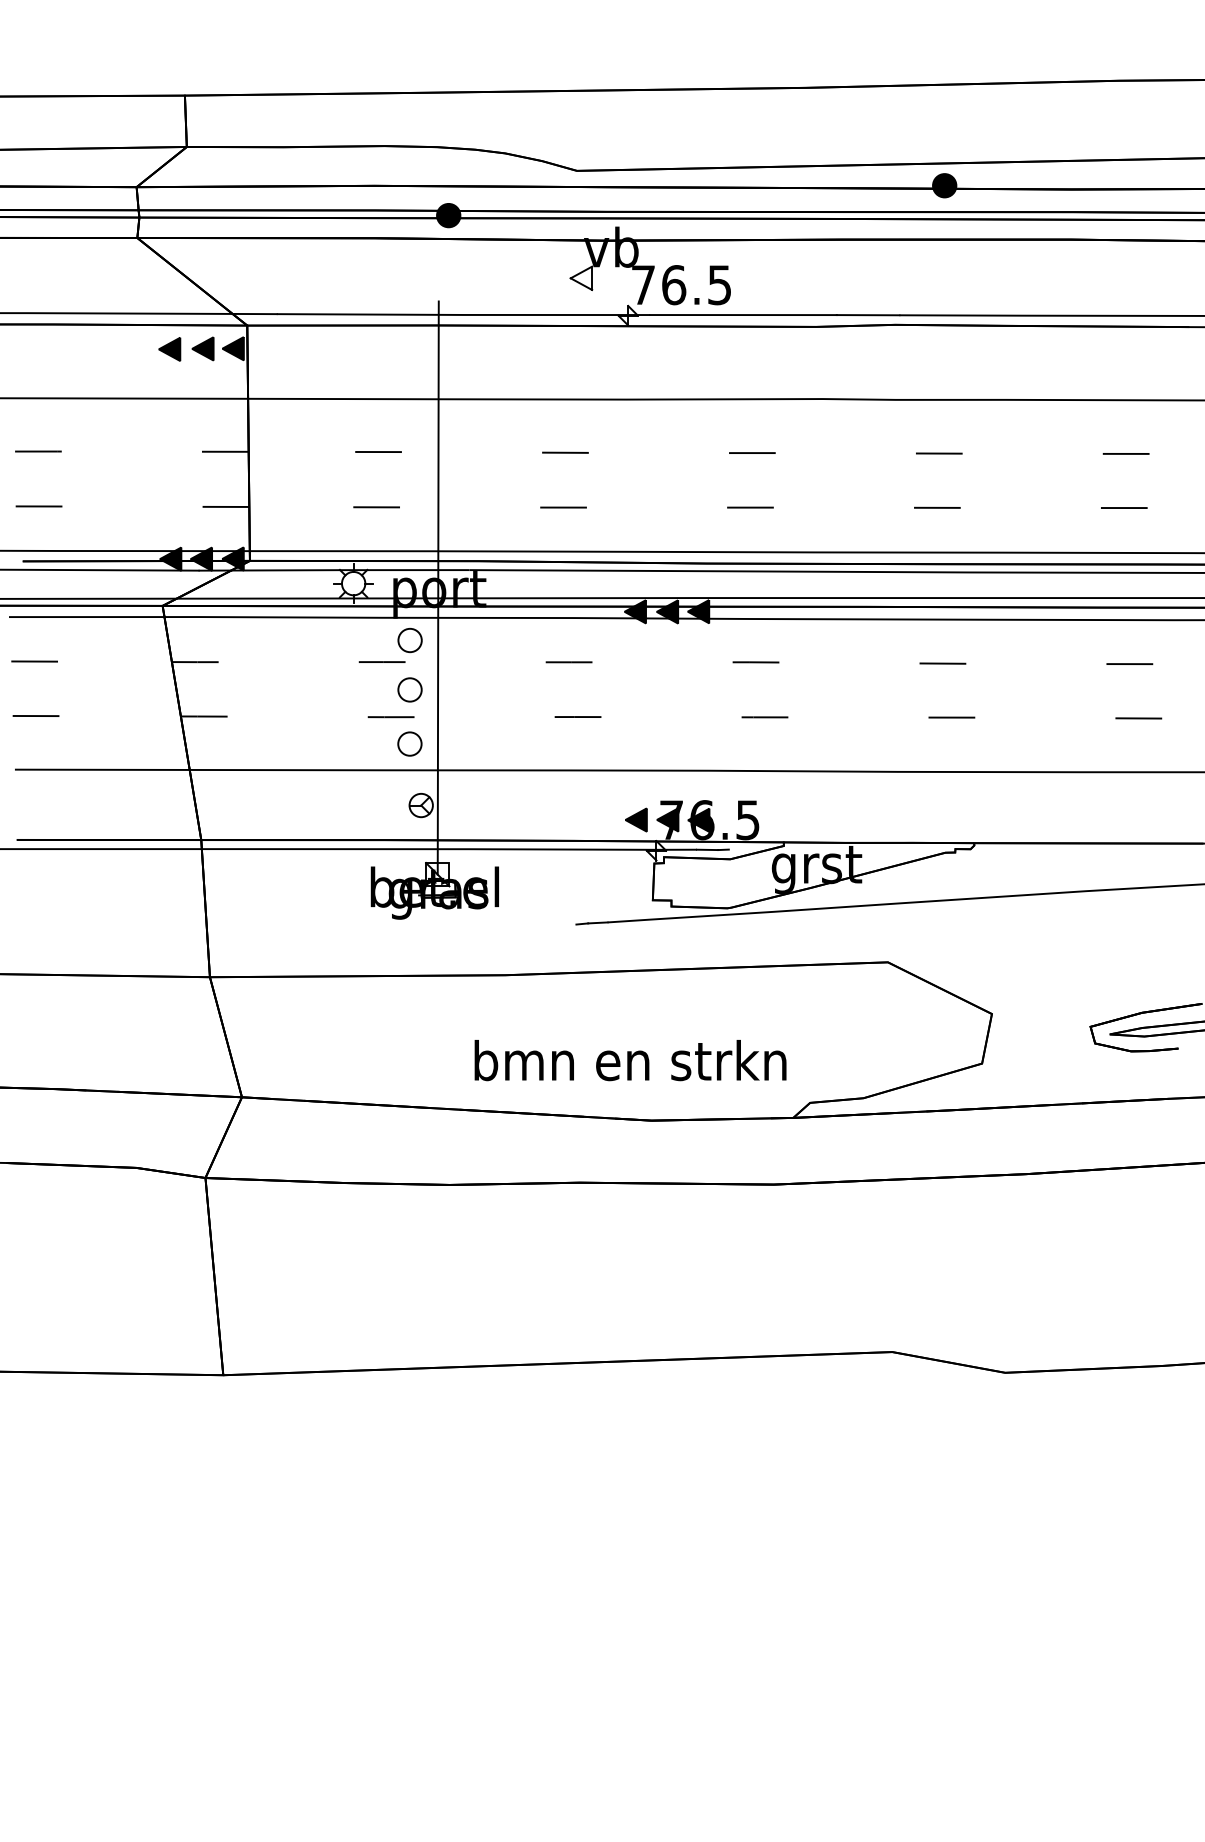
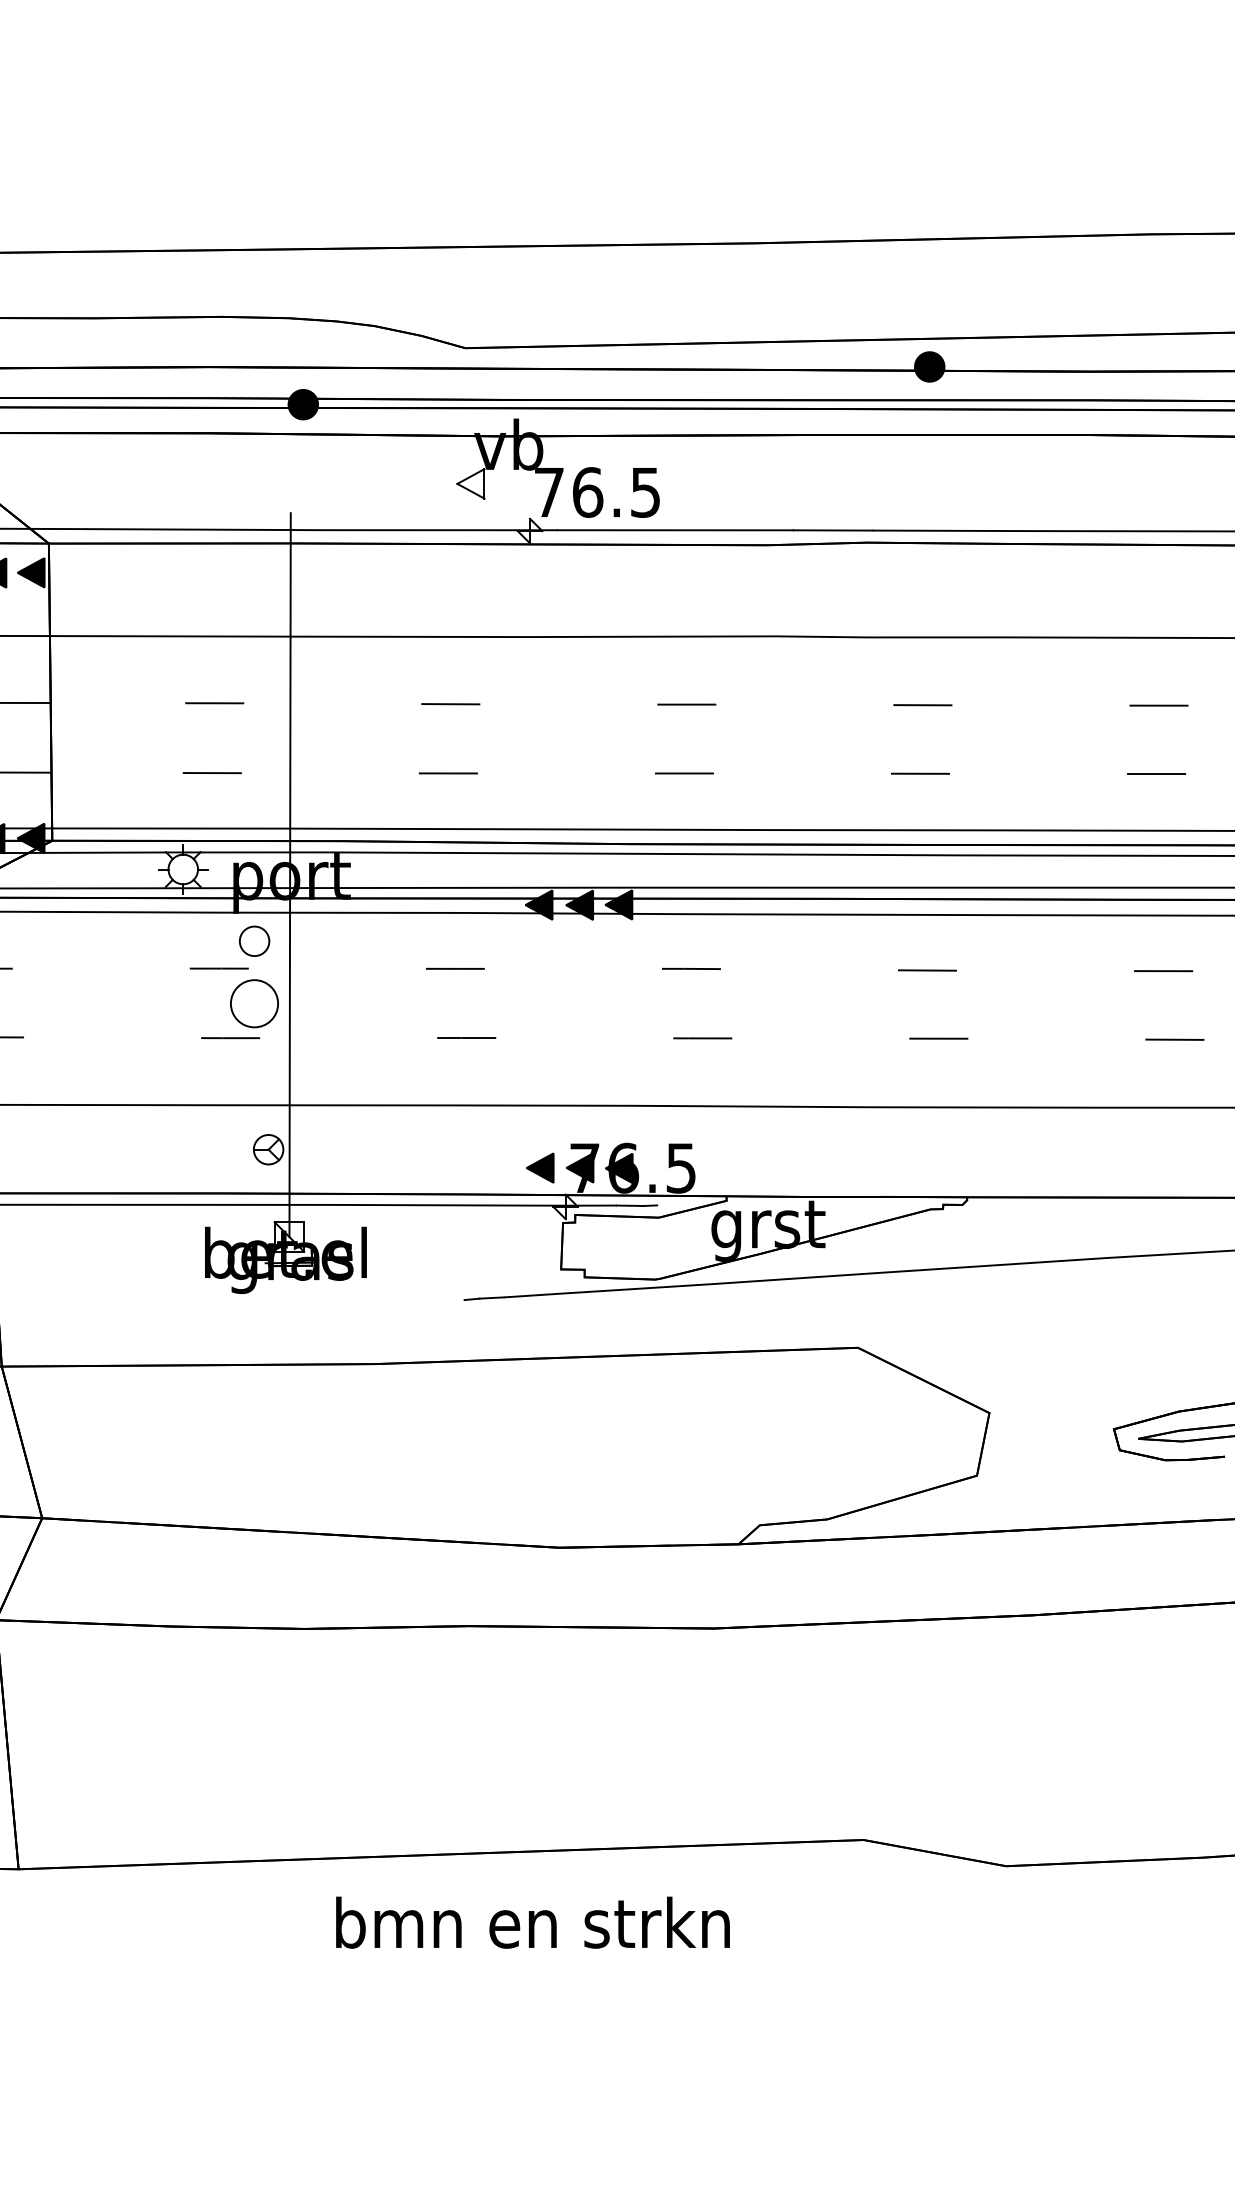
part: (409, 689) -> (253, 1003), size x1.6
part: (409, 743) -> (253, 1071), removed
text: (630, 1060) -> (532, 1922), moved

